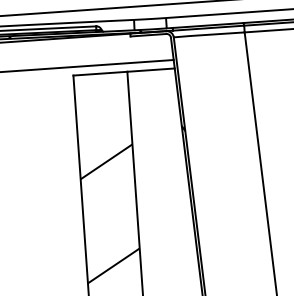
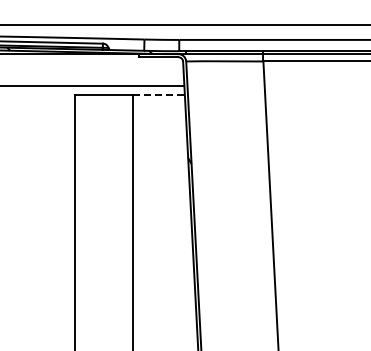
line: (151, 70) -> (159, 95), solid -> dashed
hatch: (109, 213) -> (103, 247), removed

